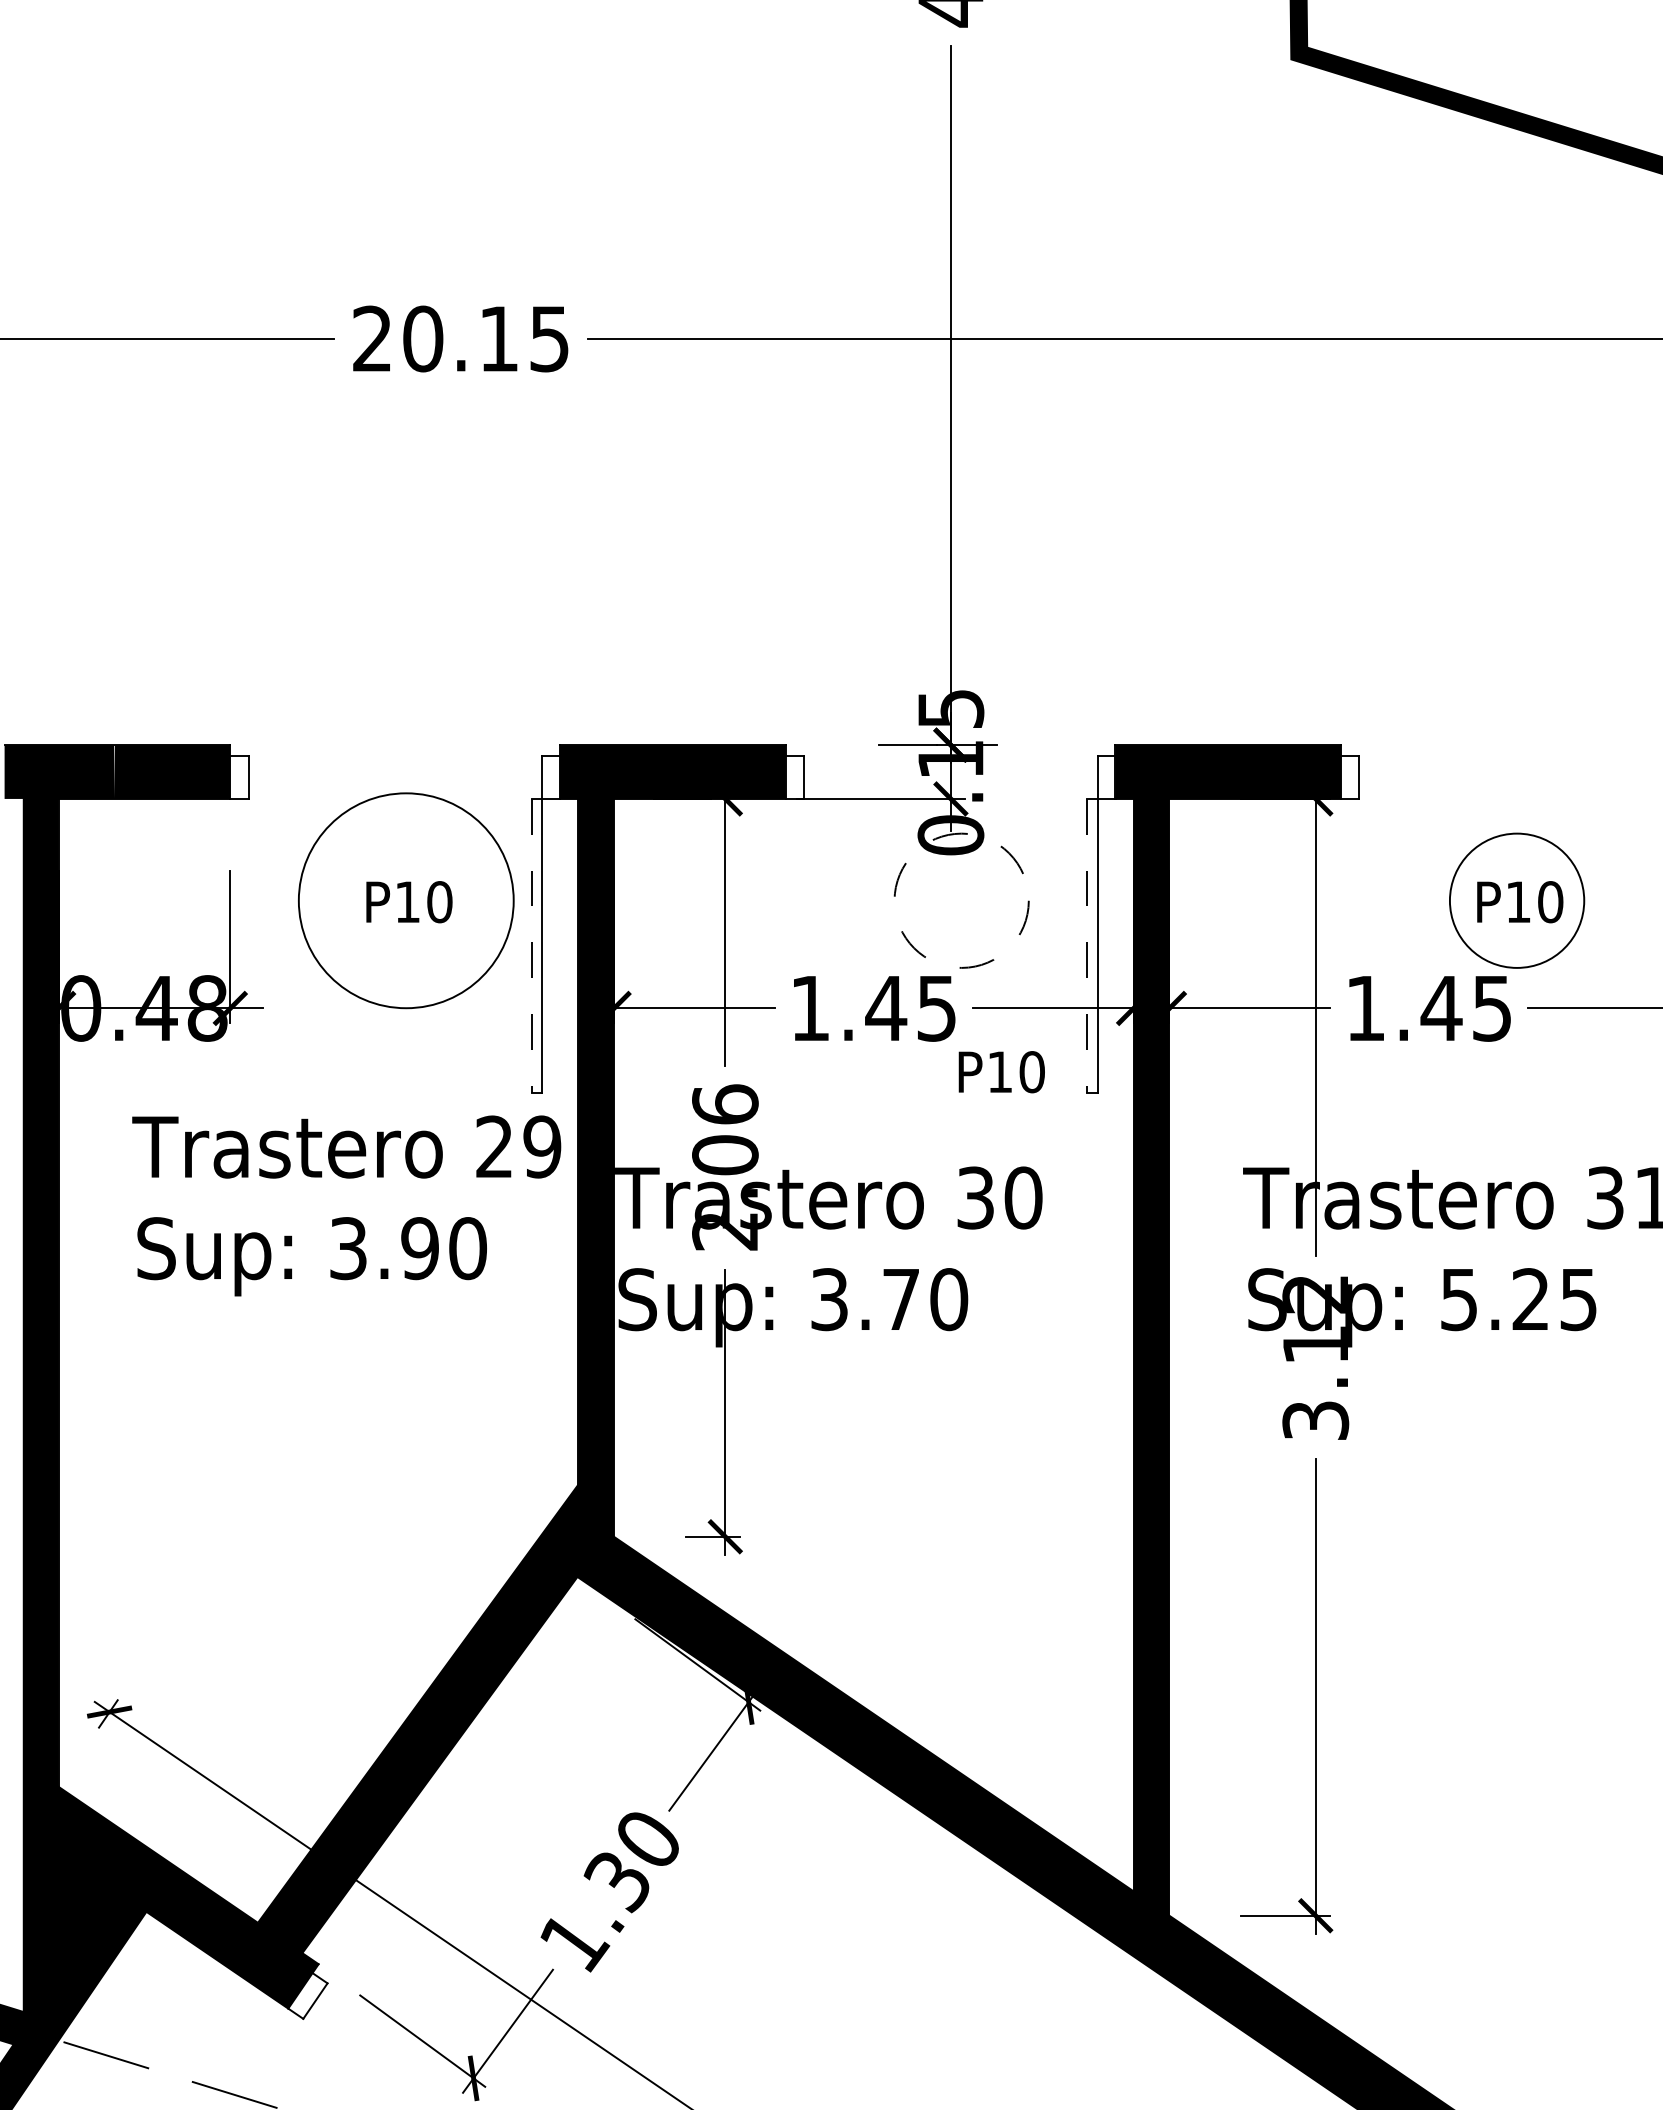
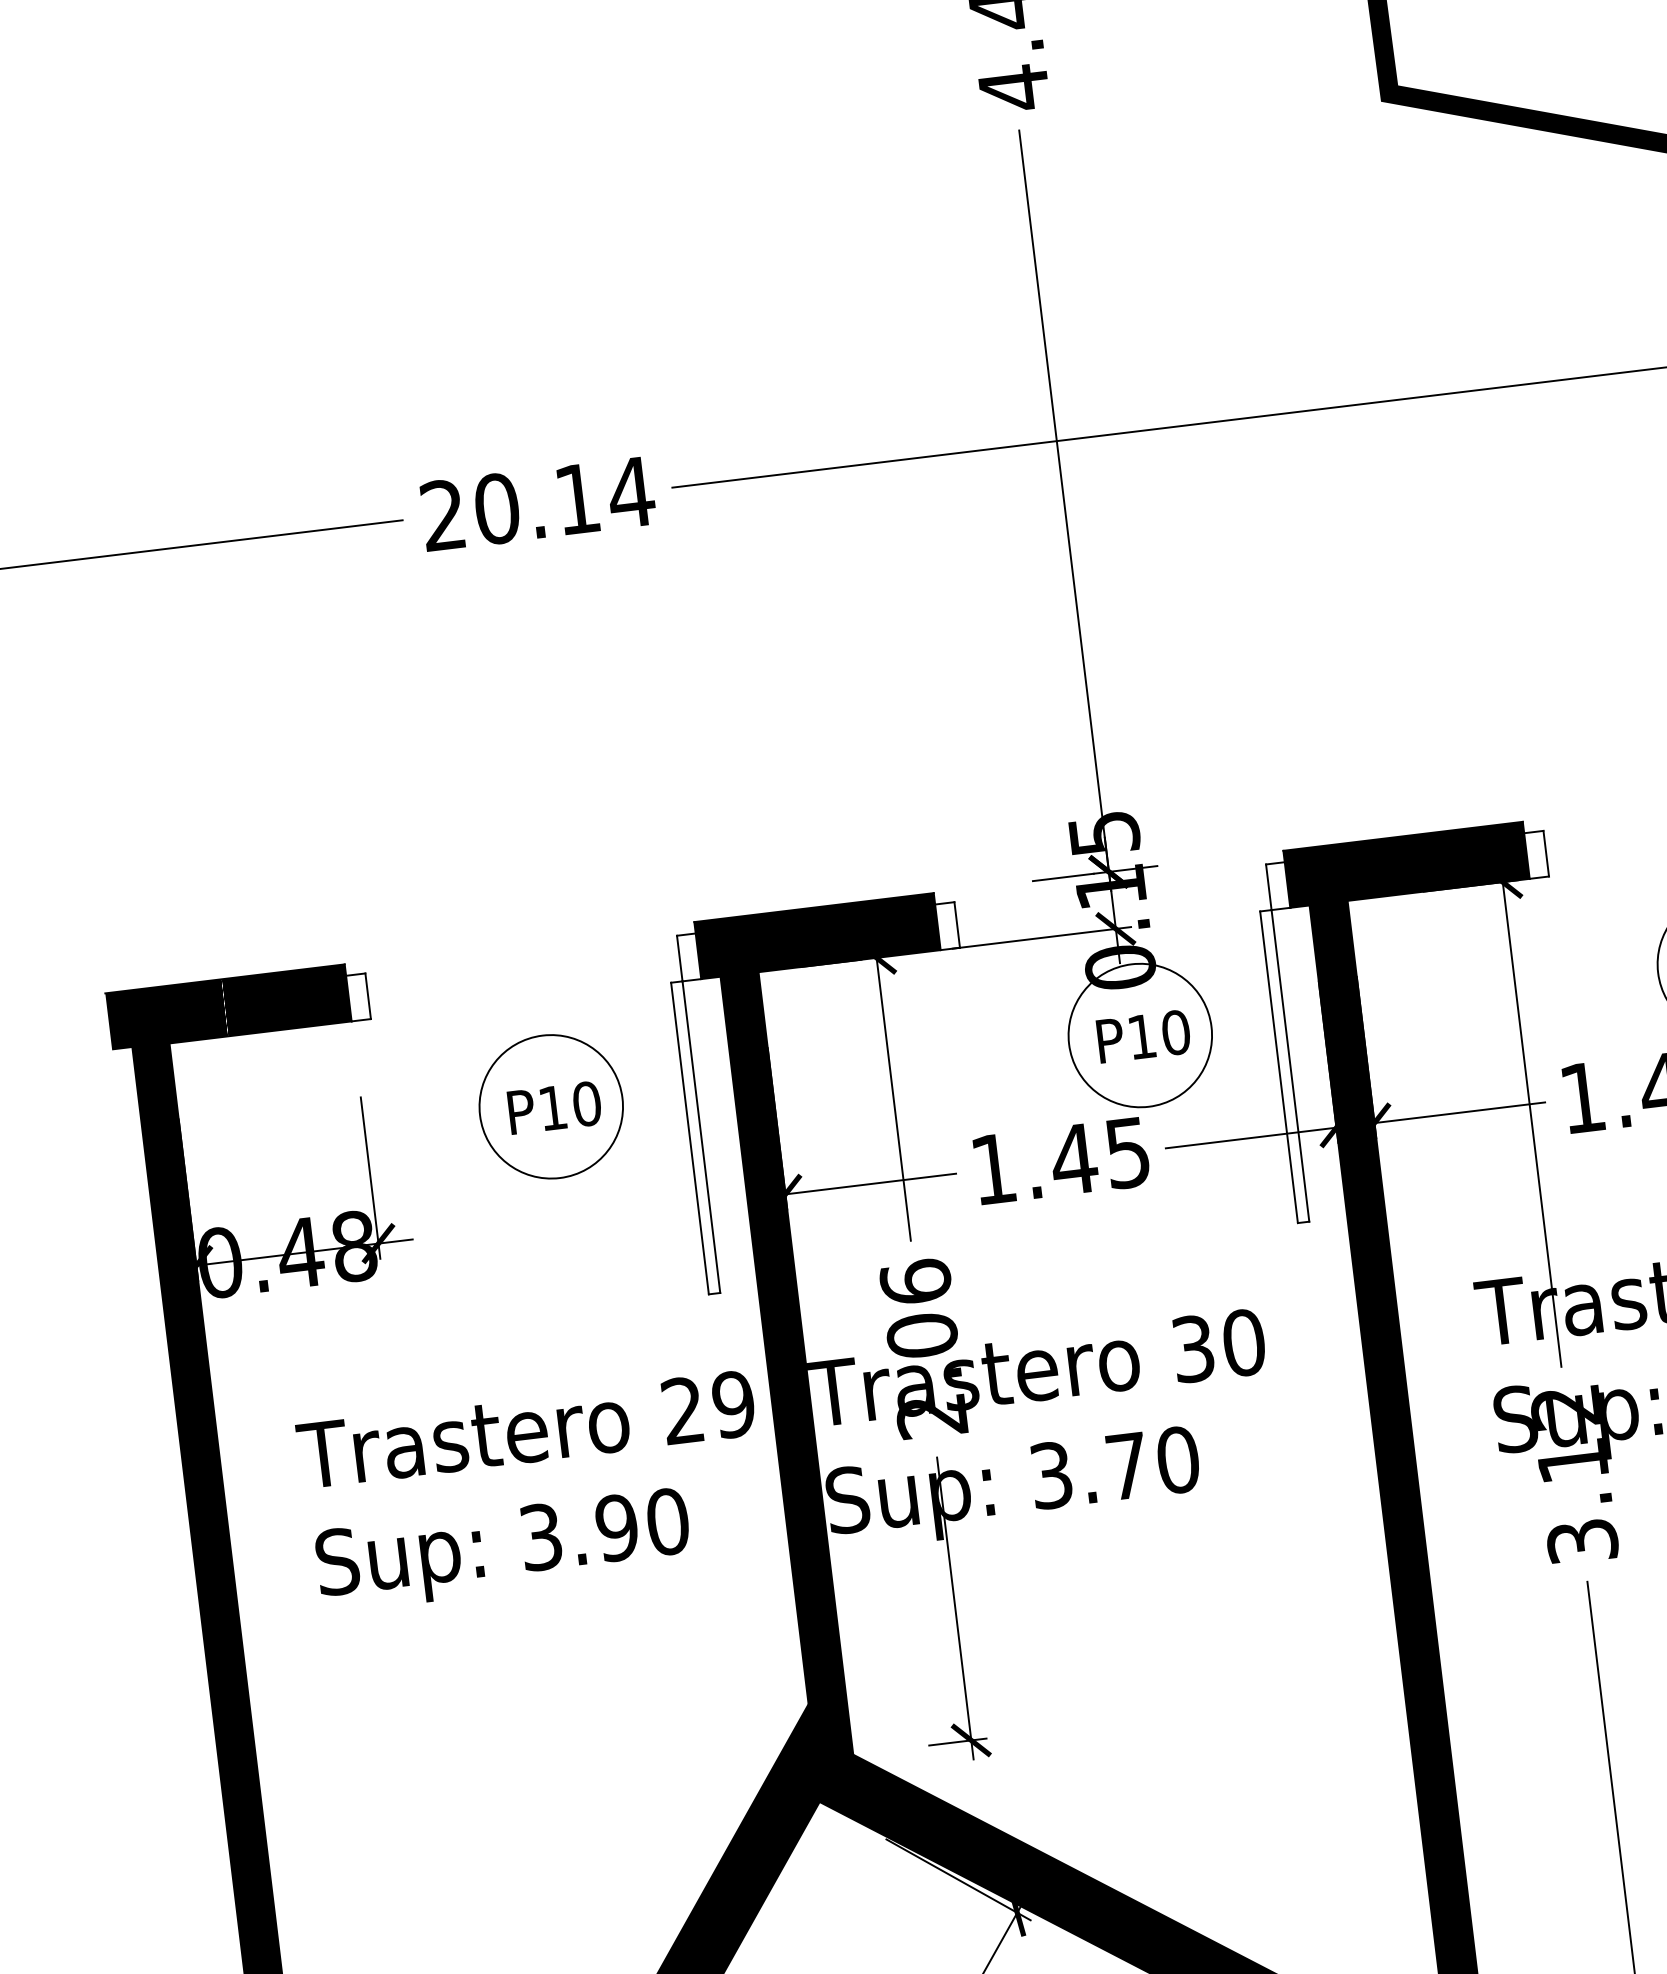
text: (549, 339) -> (631, 493), 20.15 -> 20.14
circle: (406, 900) -> (551, 1106), size x0.62
circle: (961, 900) -> (1140, 1035), dashed -> solid
line: (531, 945) -> (689, 1138), dashed -> solid
line: (1087, 945) -> (1279, 1066), dashed -> solid
text: (1001, 1072) -> (1143, 1037), moved
text: (346, 1205) -> (533, 1491), moved

